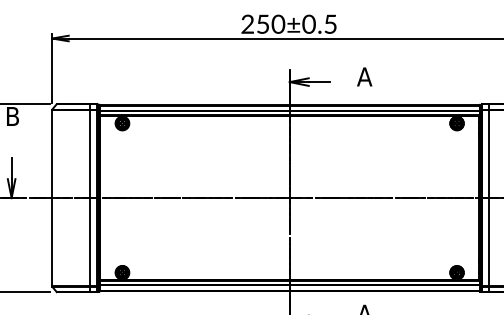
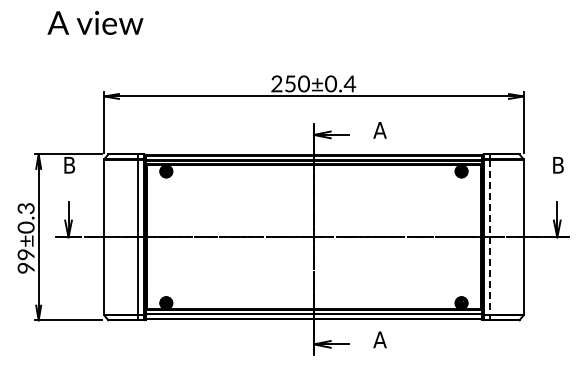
text: (330, 23) -> (349, 83), 250±0.5 -> 250±0.4
line: (489, 198) -> (490, 237), solid -> dashed

